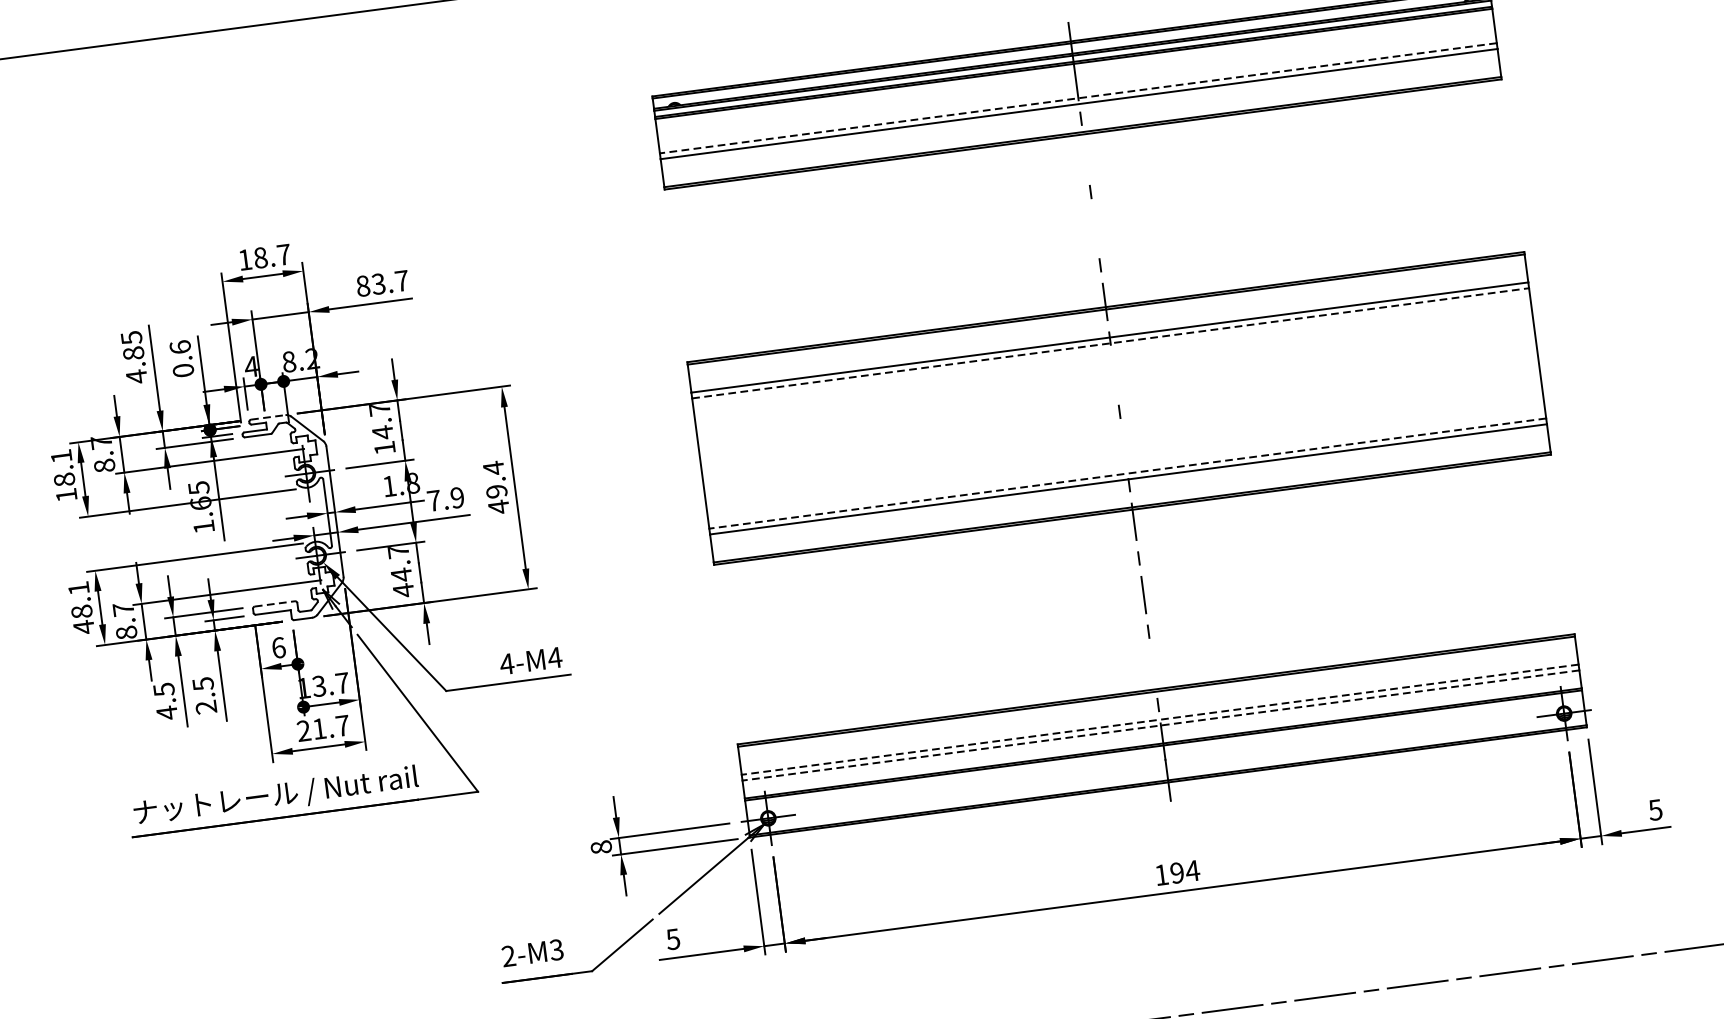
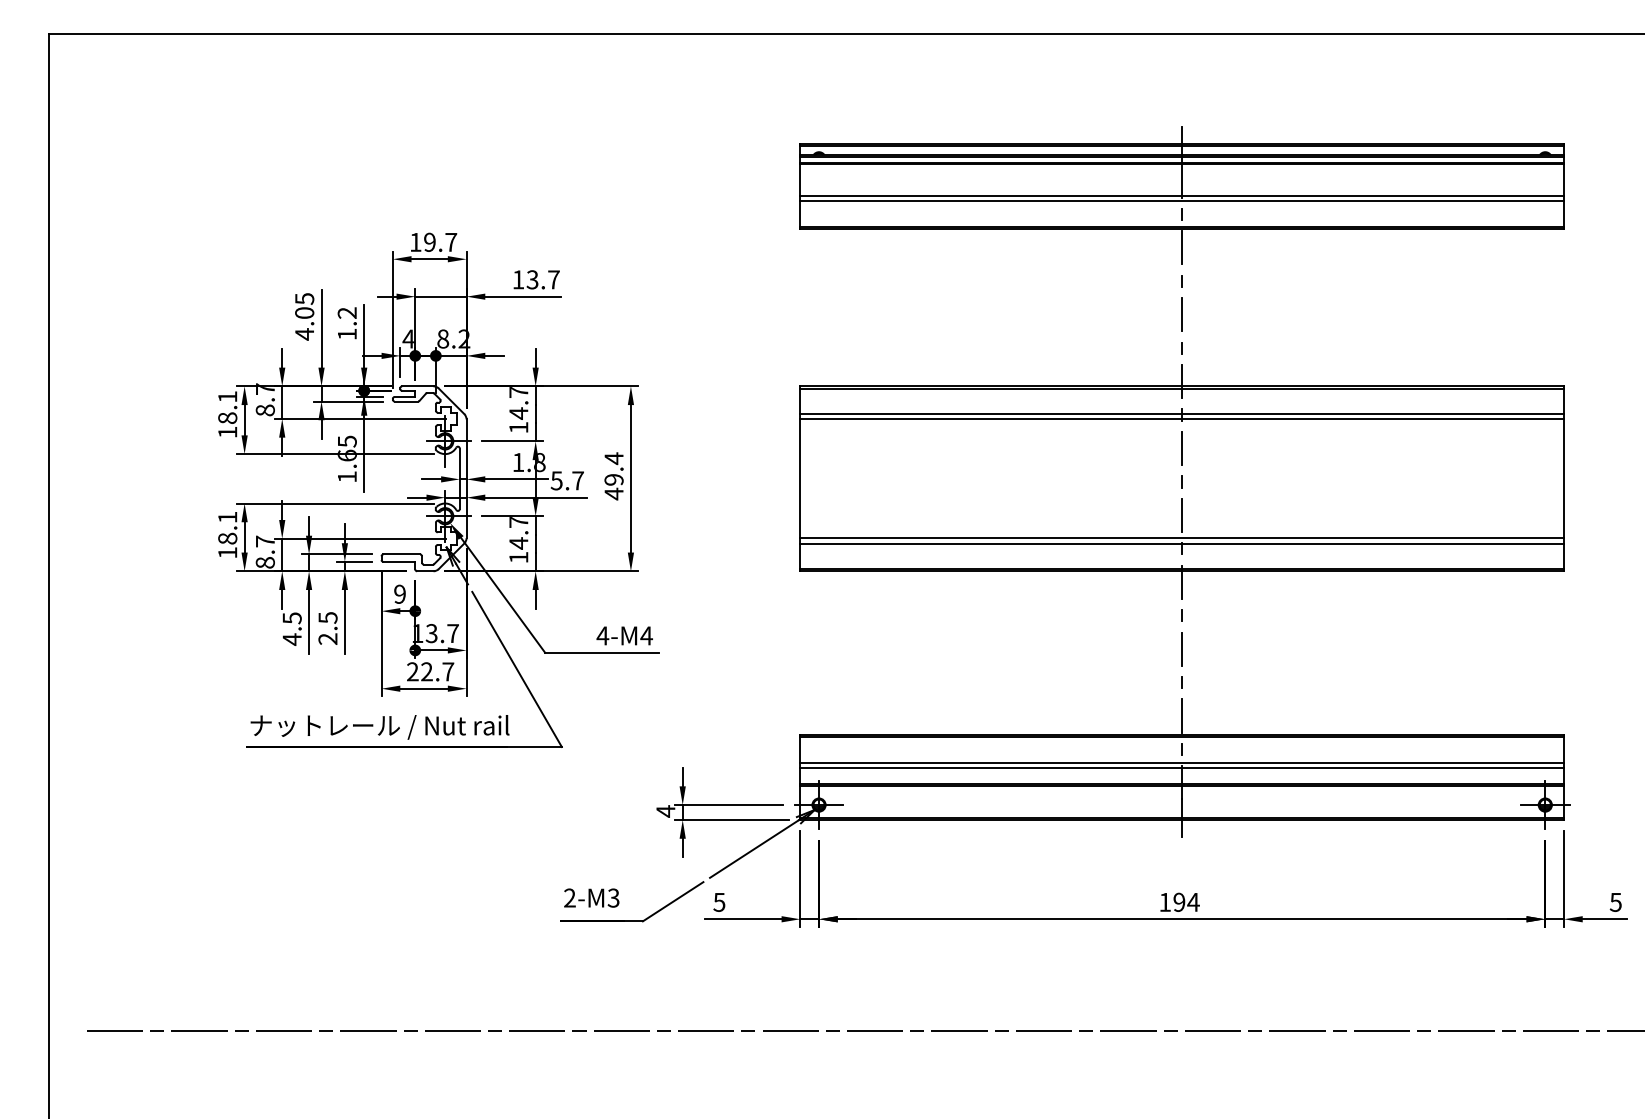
line: (1078, 97) -> (1182, 195), dashed -> solid
line: (1086, 154) -> (1182, 247), added
line: (1095, 228) -> (1182, 314), added
text: (260, 256) -> (429, 241), 18.7 -> 19.7
text: (363, 285) -> (518, 279), 83.7 -> 13.7
line: (1111, 343) -> (1182, 419), dashed -> solid
text: (133, 352) -> (304, 312), 4.85 -> 4.05
text: (181, 358) -> (346, 323), 0.6 -> 1.2
line: (1114, 375) -> (1181, 448), added
line: (267, 417) -> (417, 386), dashed -> solid
line: (1124, 447) -> (1182, 514), added
line: (1128, 473) -> (1182, 538), dashed -> solid
text: (444, 499) -> (566, 480), 7.9 -> 5.7
text: (403, 590) -> (518, 557), 44.7 -> 14.7
line: (275, 603) -> (402, 554), dashed -> solid
text: (83, 626) -> (227, 552), 48.1 -> 18.1
text: (279, 646) -> (400, 593), 6 -> 9
line: (1153, 667) -> (1182, 715), added
line: (1160, 719) -> (1182, 762), dashed -> solid
line: (1161, 725) -> (1182, 768), dashed -> solid
text: (318, 728) -> (426, 671), 21.7 -> 22.7
text: (601, 847) -> (665, 811), 8 -> 4

